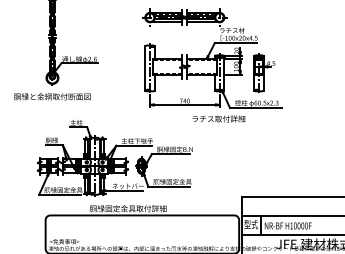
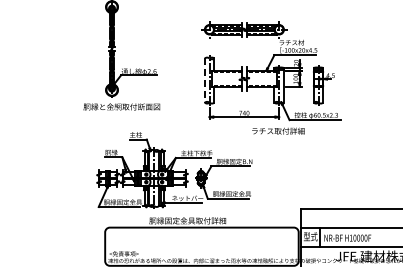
line: (144, 69) -> (204, 81), solid -> dashed
text: (51, 96) -> (121, 106), moved

